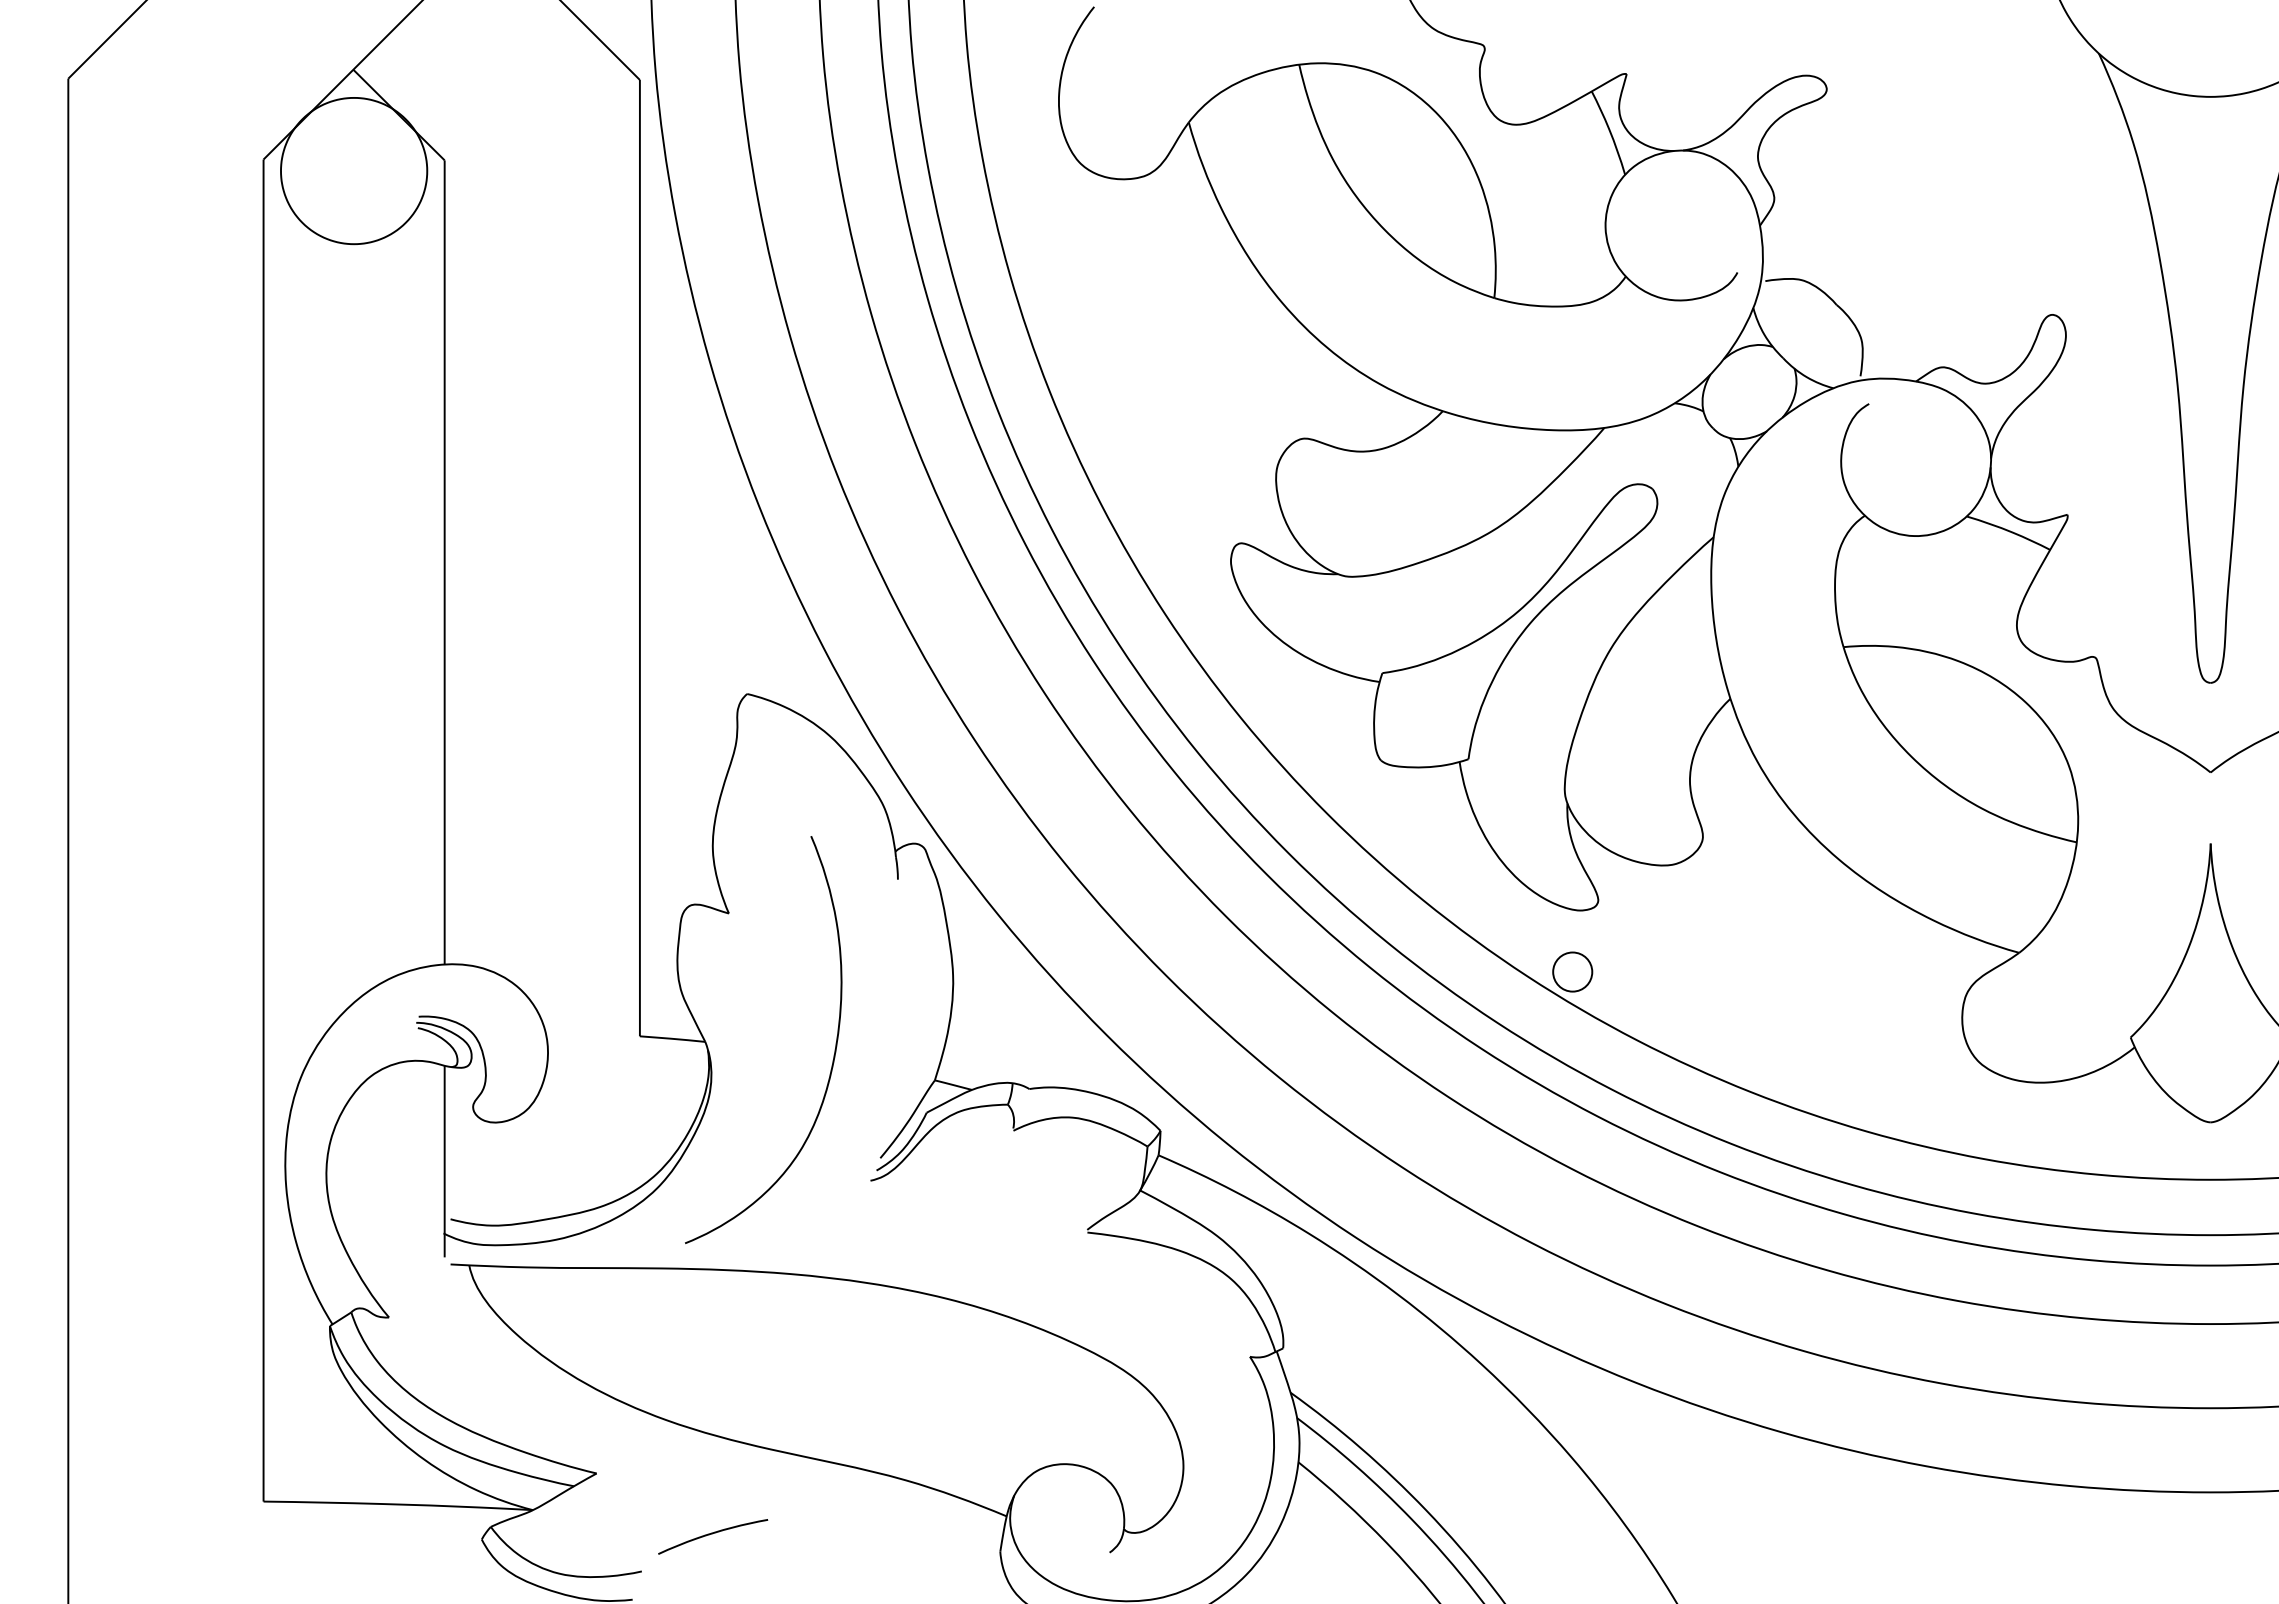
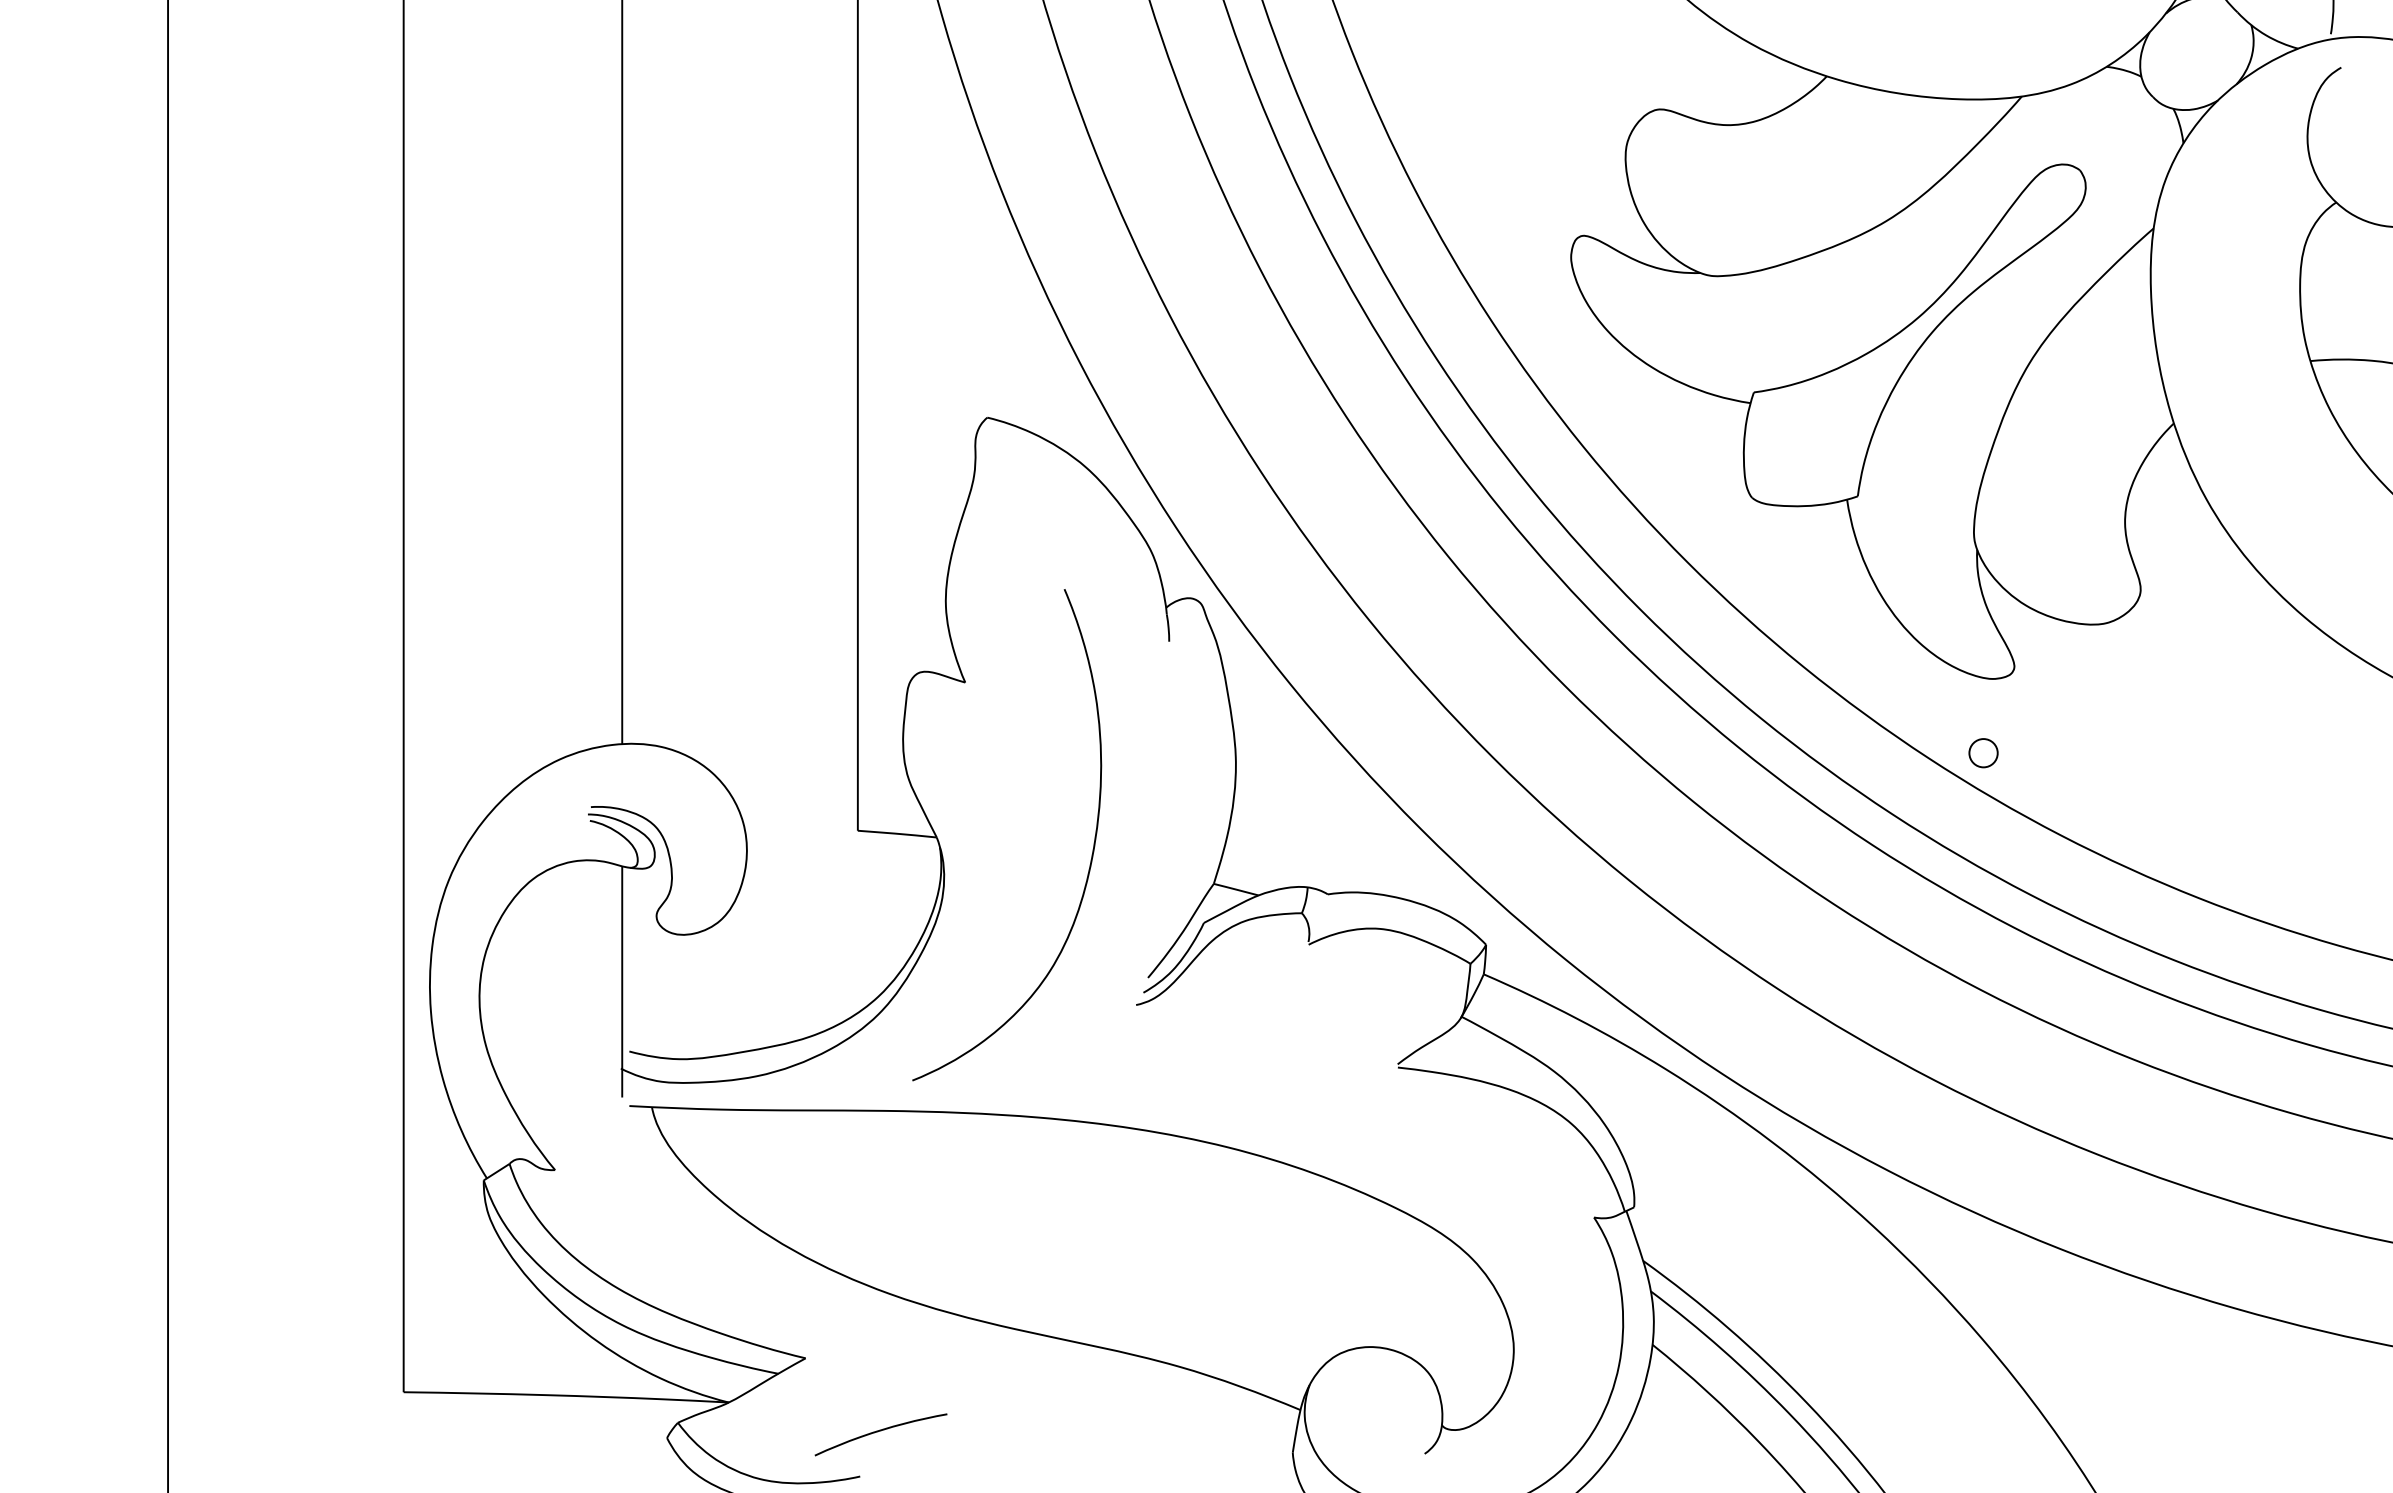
circle: (1572, 971) -> (1983, 752), size x0.6
curve: (712, 1534) -> (880, 1431), moved

